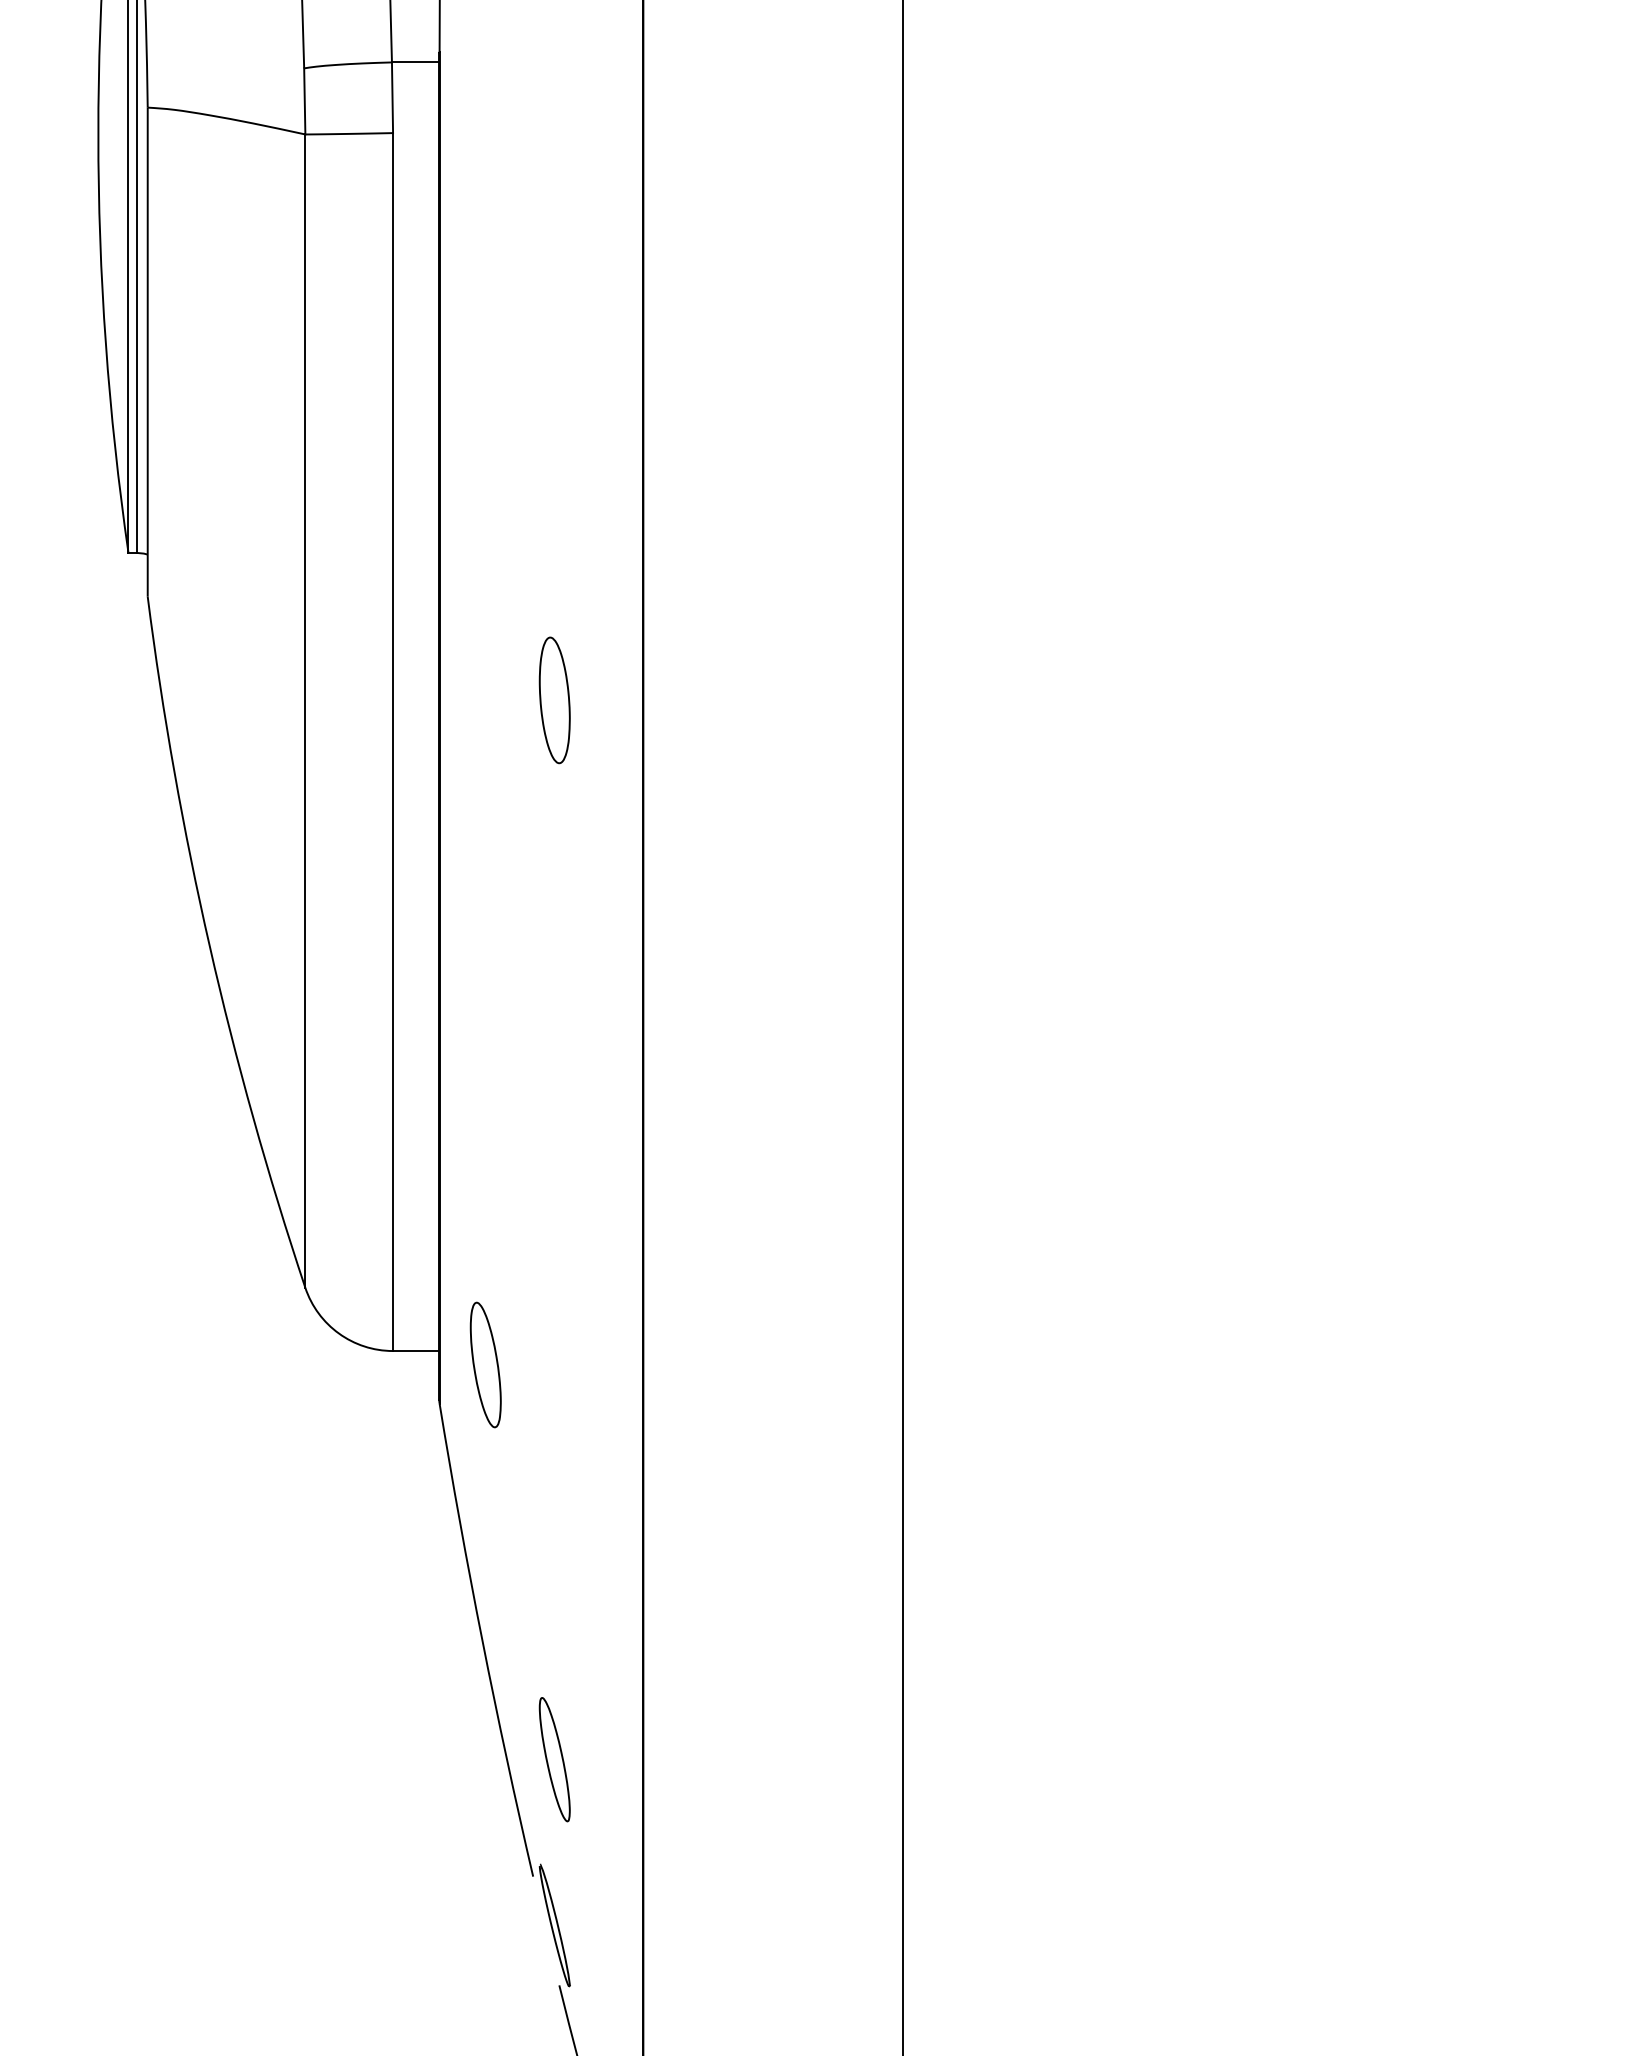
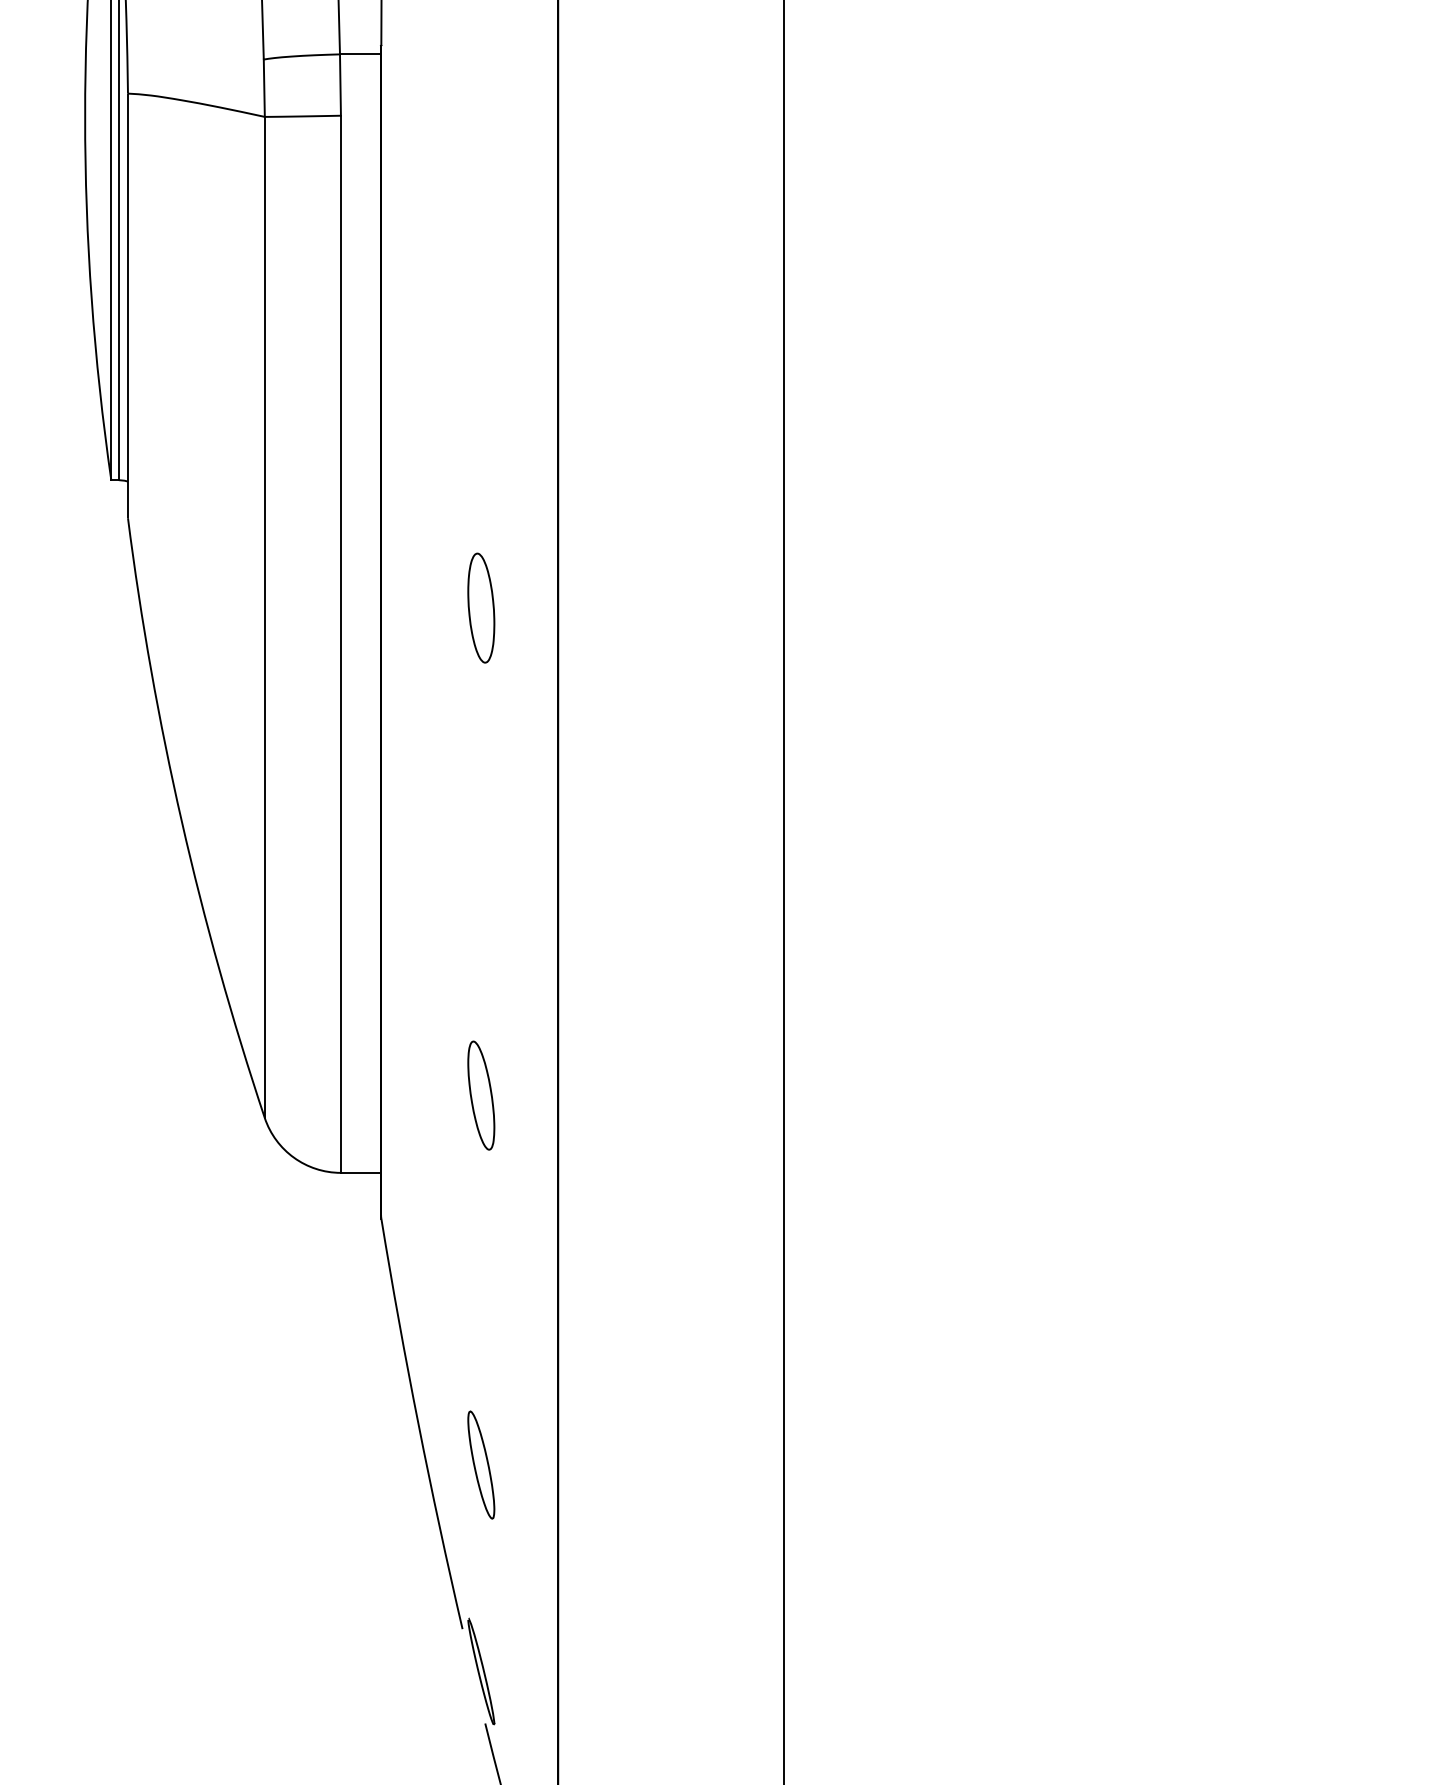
part: (485, 1364) -> (481, 1095), moved
part: (554, 1759) -> (481, 1464), moved

